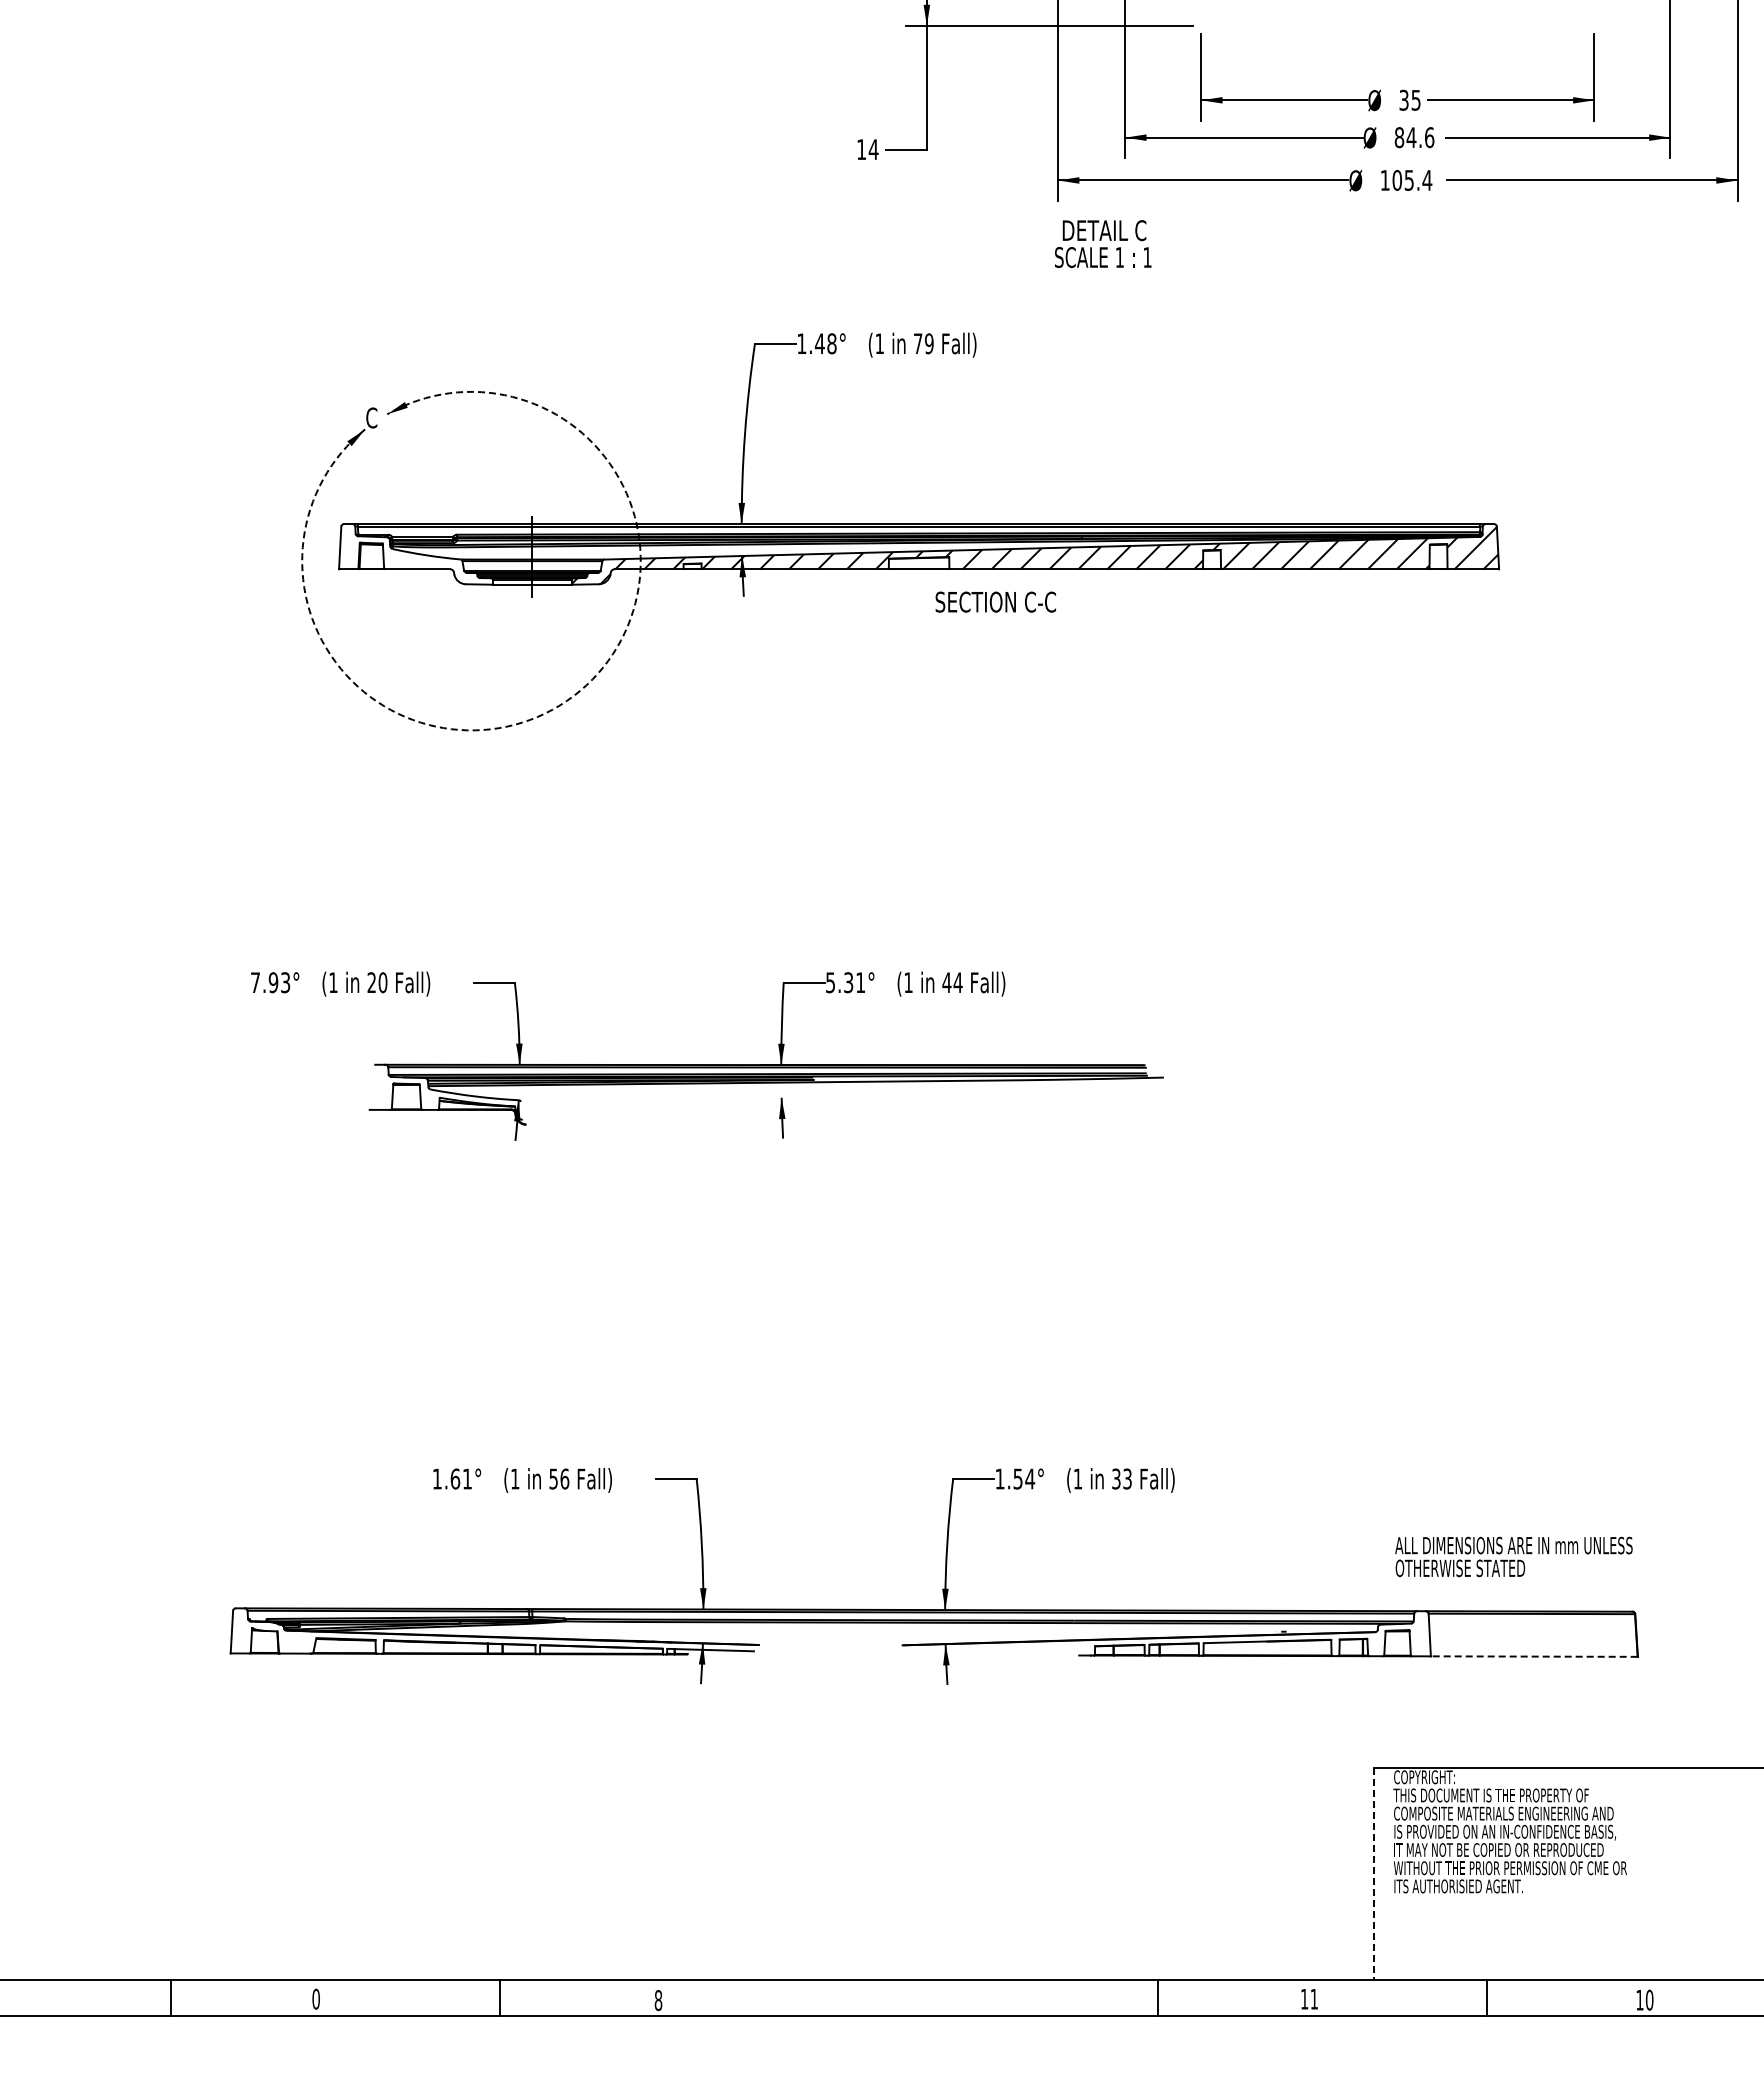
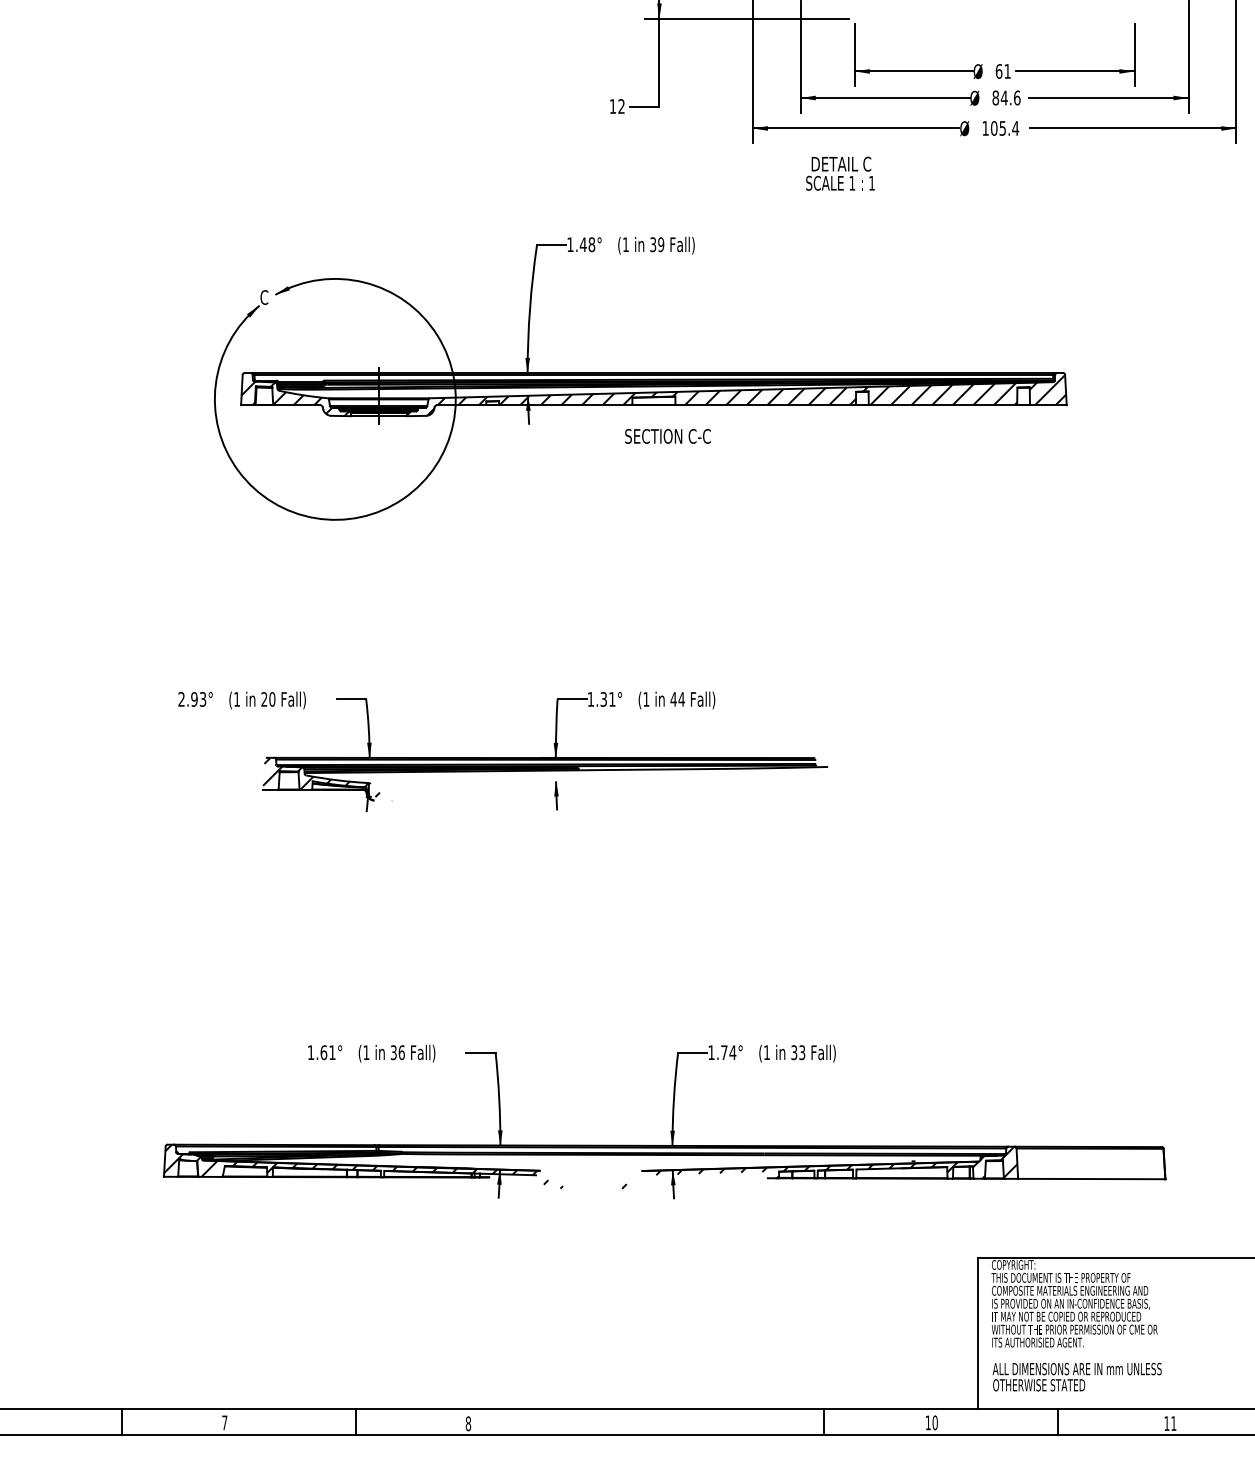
text: (1409, 99) -> (1002, 70), 35 -> 61
text: (873, 149) -> (621, 106), 14 -> 12
text: (1103, 243) -> (840, 173), moved
text: (918, 343) -> (653, 244), 79 -> 39
hatch: (414, 560) -> (294, 398), added
text: (995, 601) -> (667, 435), moved
arc: (567, 700) -> (403, 498), dashed -> solid
text: (255, 982) -> (181, 699), 7.93° -> 2.93°
text: (830, 982) -> (590, 699), 5.31° -> 1.31°
hatch: (460, 1094) -> (327, 778), added
text: (553, 1478) -> (393, 1052), 56 -> 36
text: (1017, 1478) -> (723, 1052), 1.54° -> 1.74°
text: (1513, 1556) -> (1076, 1376), moved
hatch: (511, 1623) -> (363, 1155), added
hatch: (1151, 1640) -> (819, 1167), added
line: (1533, 1656) -> (1091, 1178), dashed -> solid
line: (1373, 1874) -> (977, 1334), dashed -> solid
text: (315, 1998) -> (224, 1422), 0 -> 7
text: (1314, 1998) -> (935, 1422), 11 -> 10
text: (1649, 1999) -> (1173, 1423), 10 -> 11

